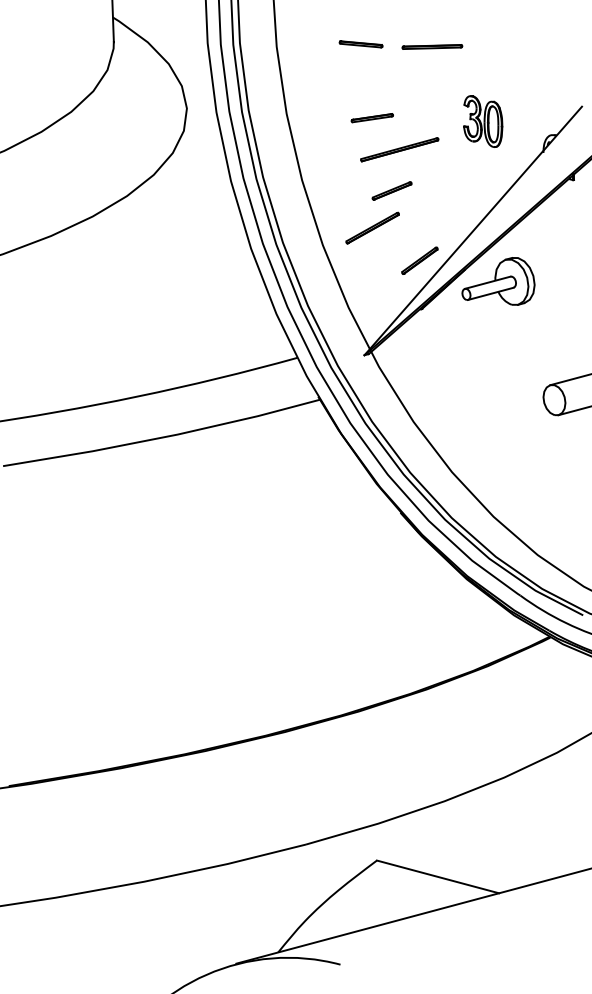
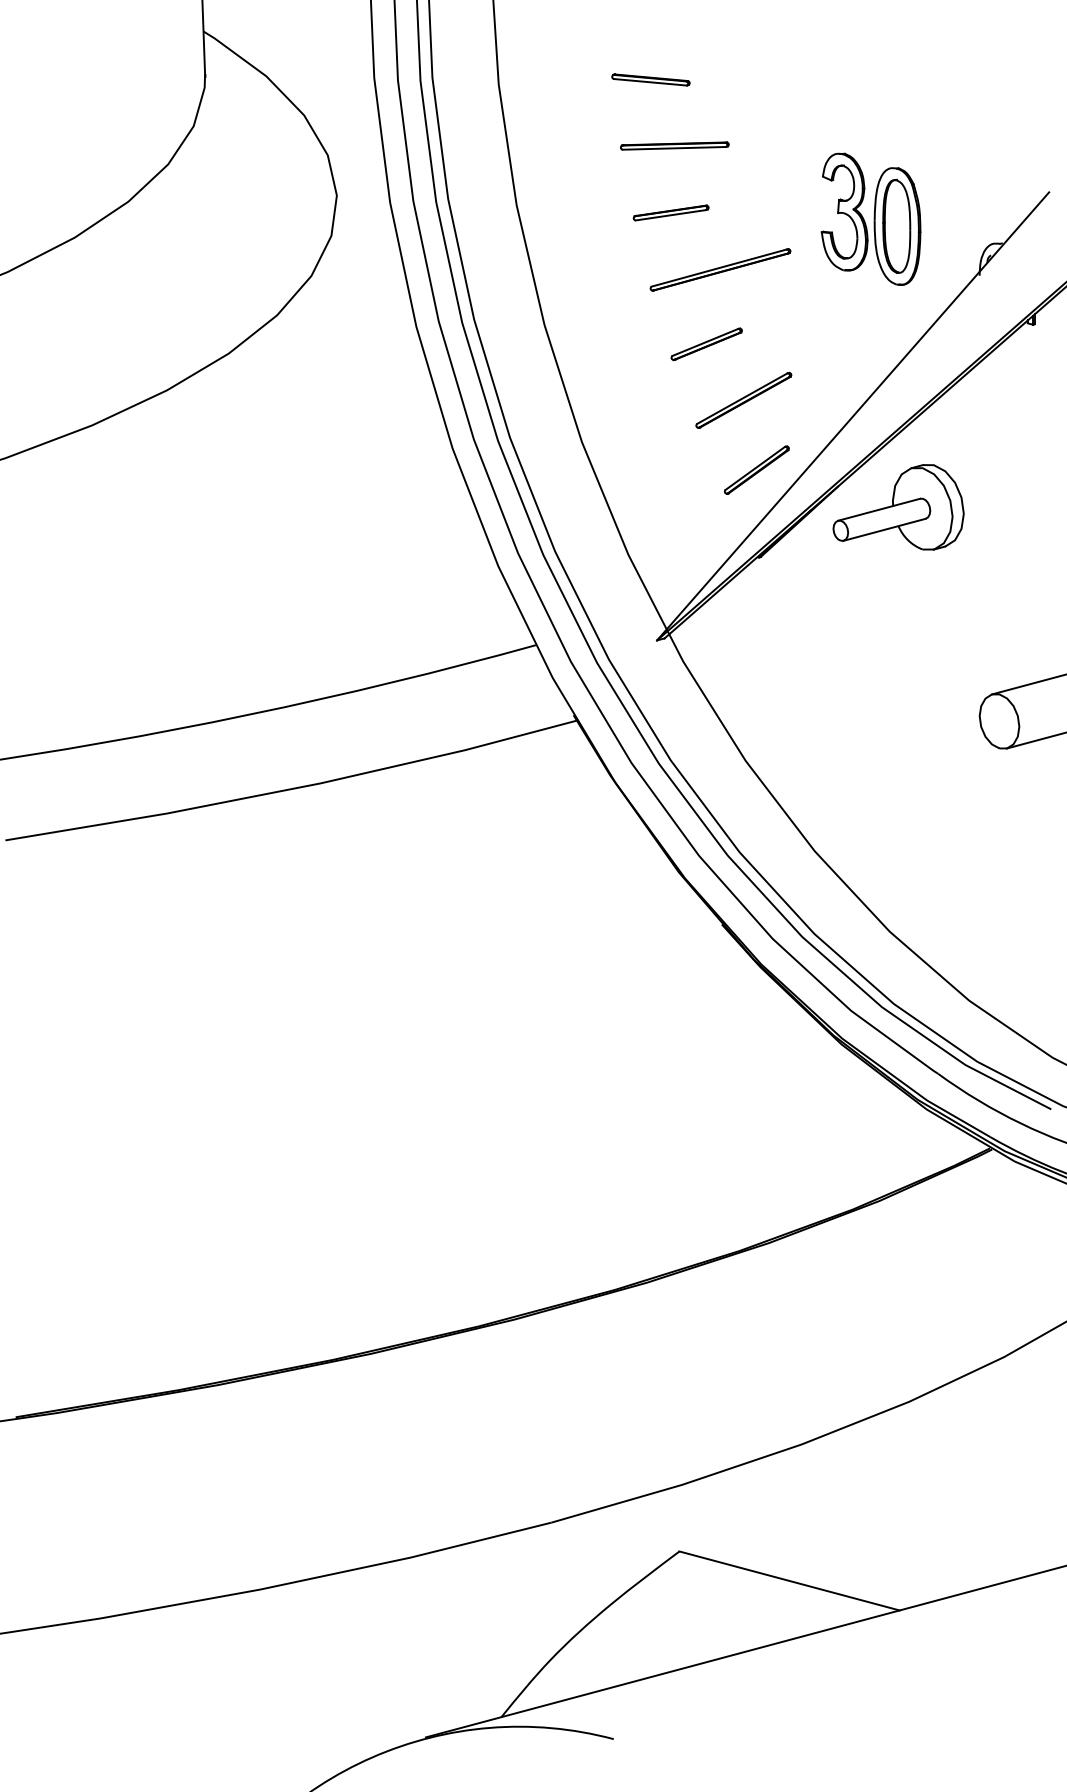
part: (432, 46) -> (675, 145), moved
part: (482, 121) -> (869, 219), size x1.43
part: (372, 227) -> (743, 399), moved

